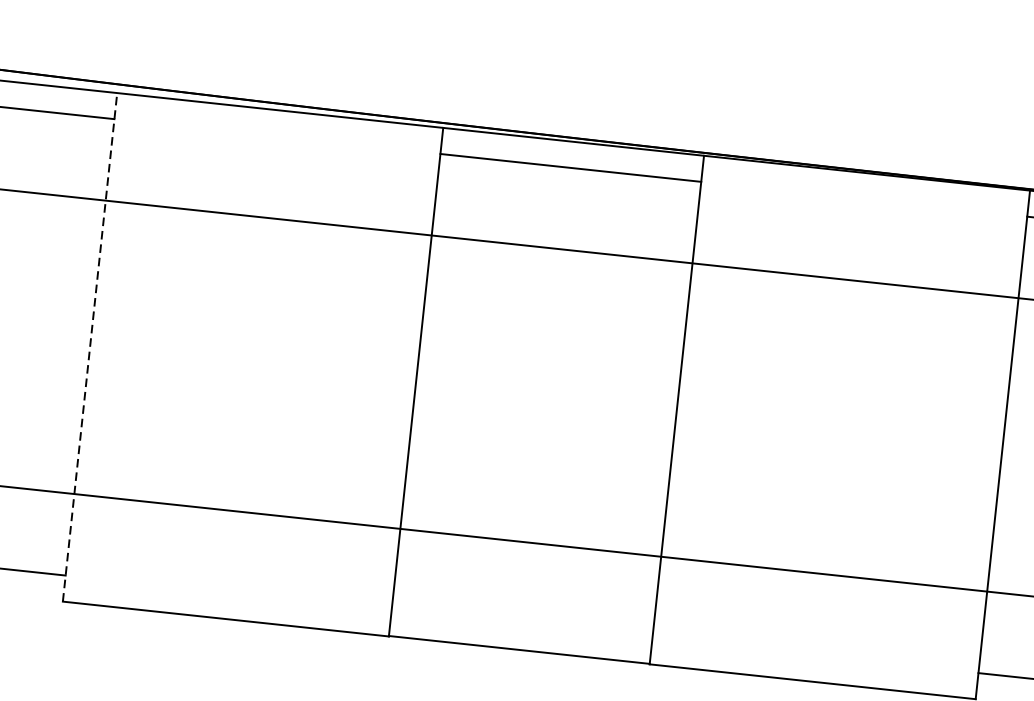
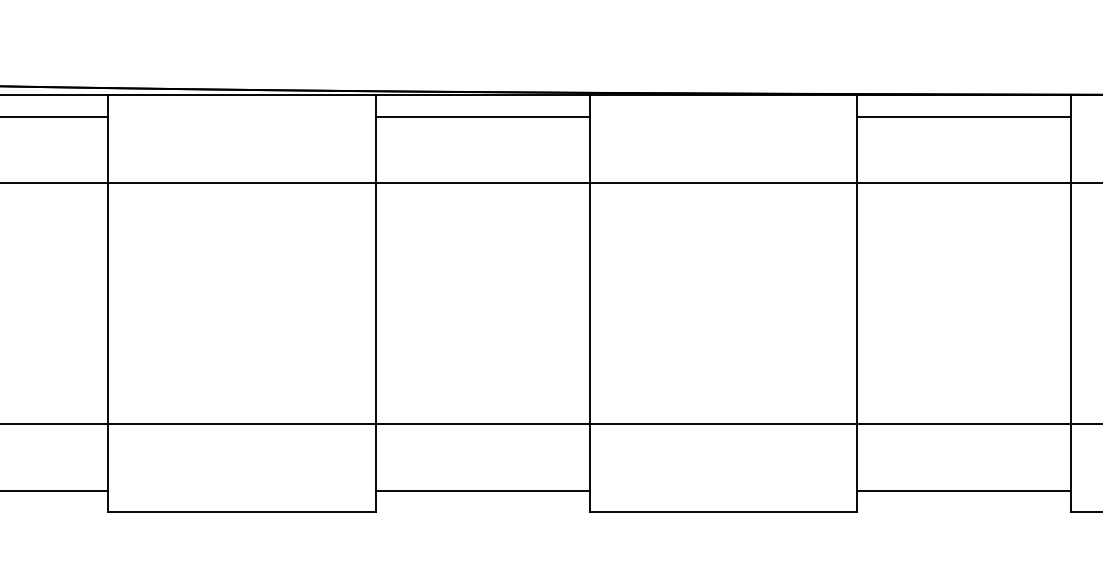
line: (90, 347) -> (108, 303), dashed -> solid
line: (519, 649) -> (482, 490), moved

